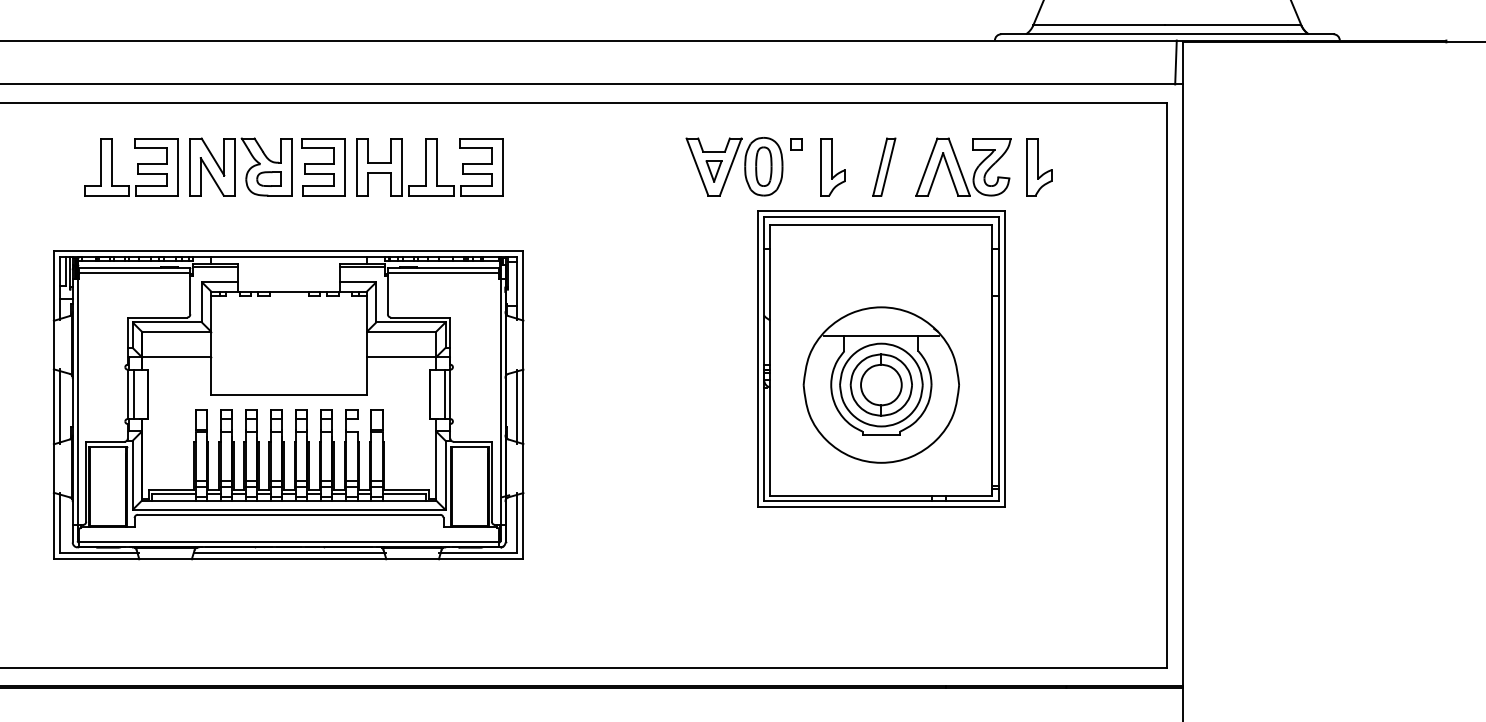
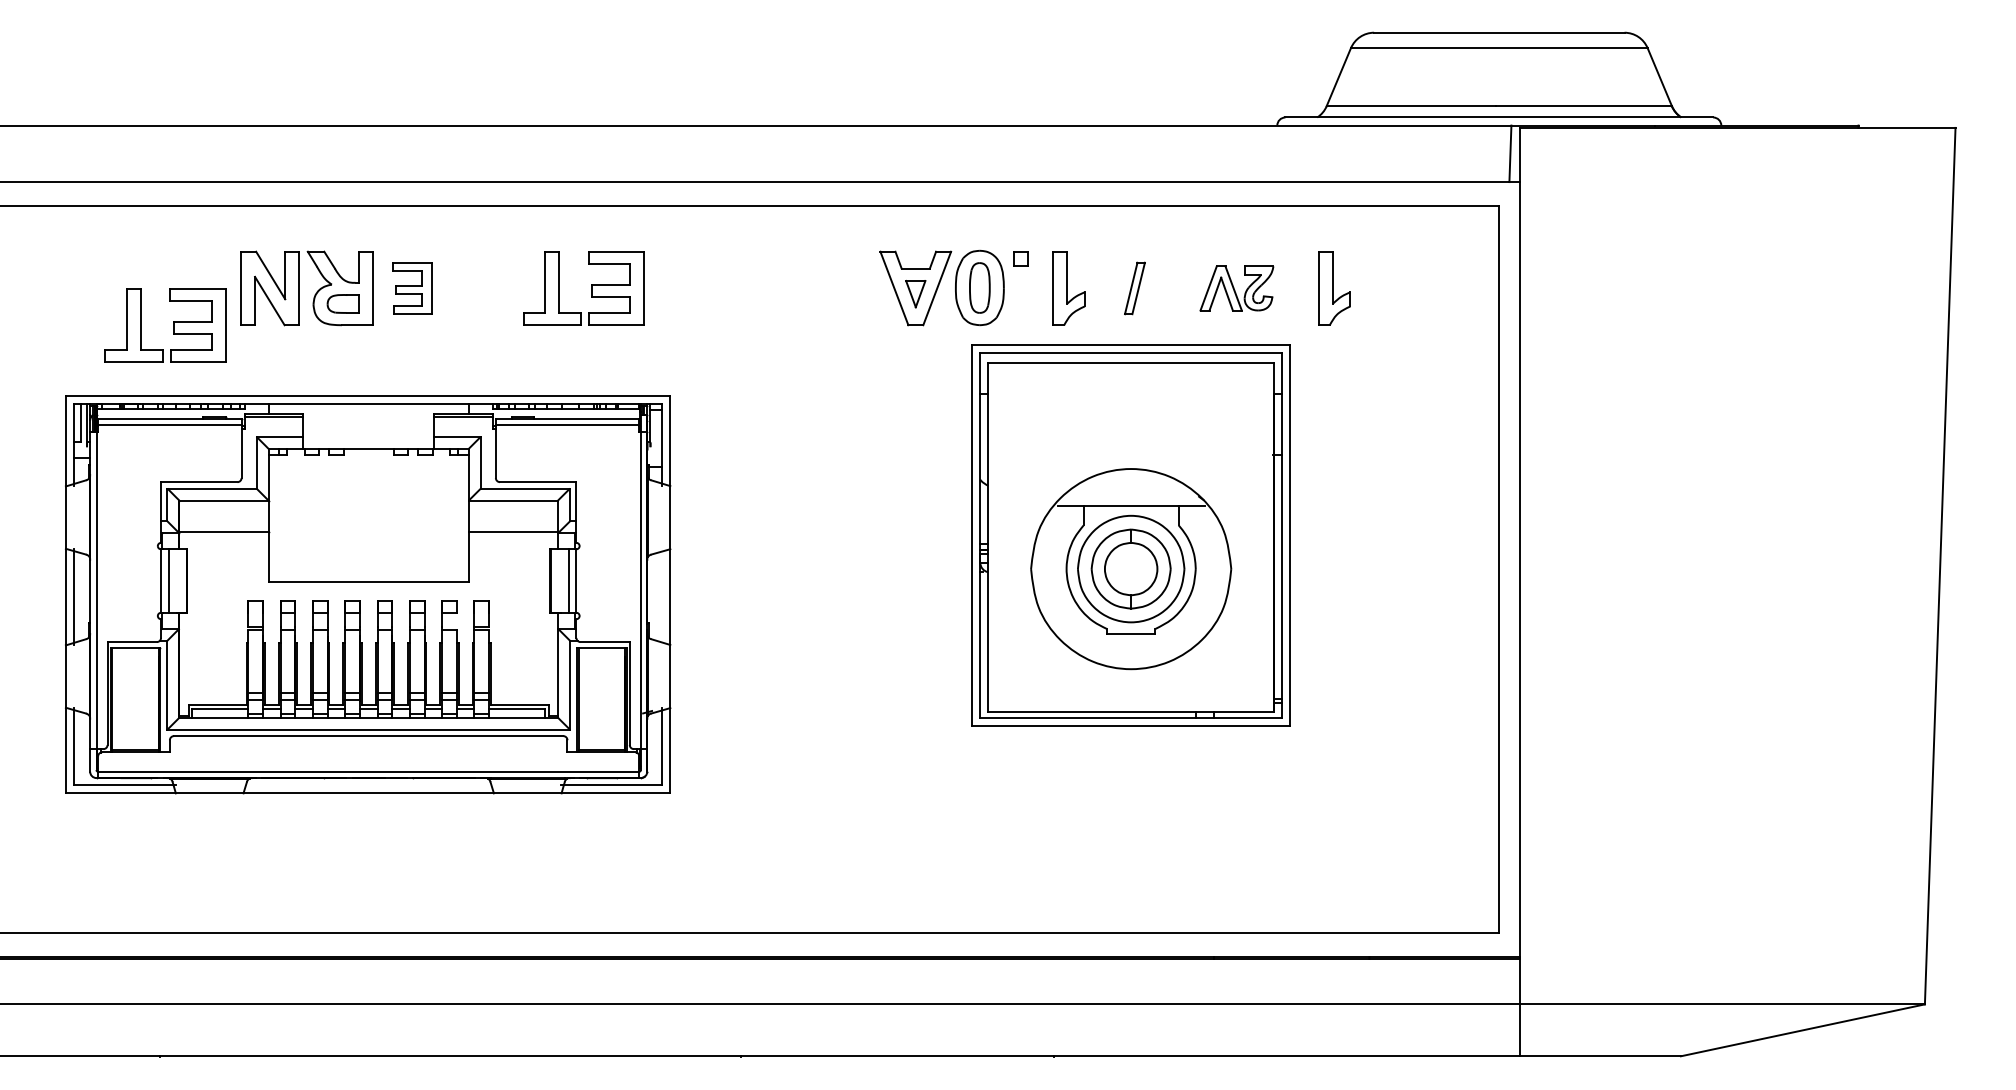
part: (137, 167) -> (173, 325), moved
part: (323, 167) -> (412, 288), size x0.7
part: (379, 167) -> (484, 288), removed
part: (883, 167) -> (1134, 288), size x0.7
part: (963, 167) -> (1236, 288), size x0.6
line: (517, 406) -> (662, 596), removed
line: (289, 553) -> (369, 785), removed

